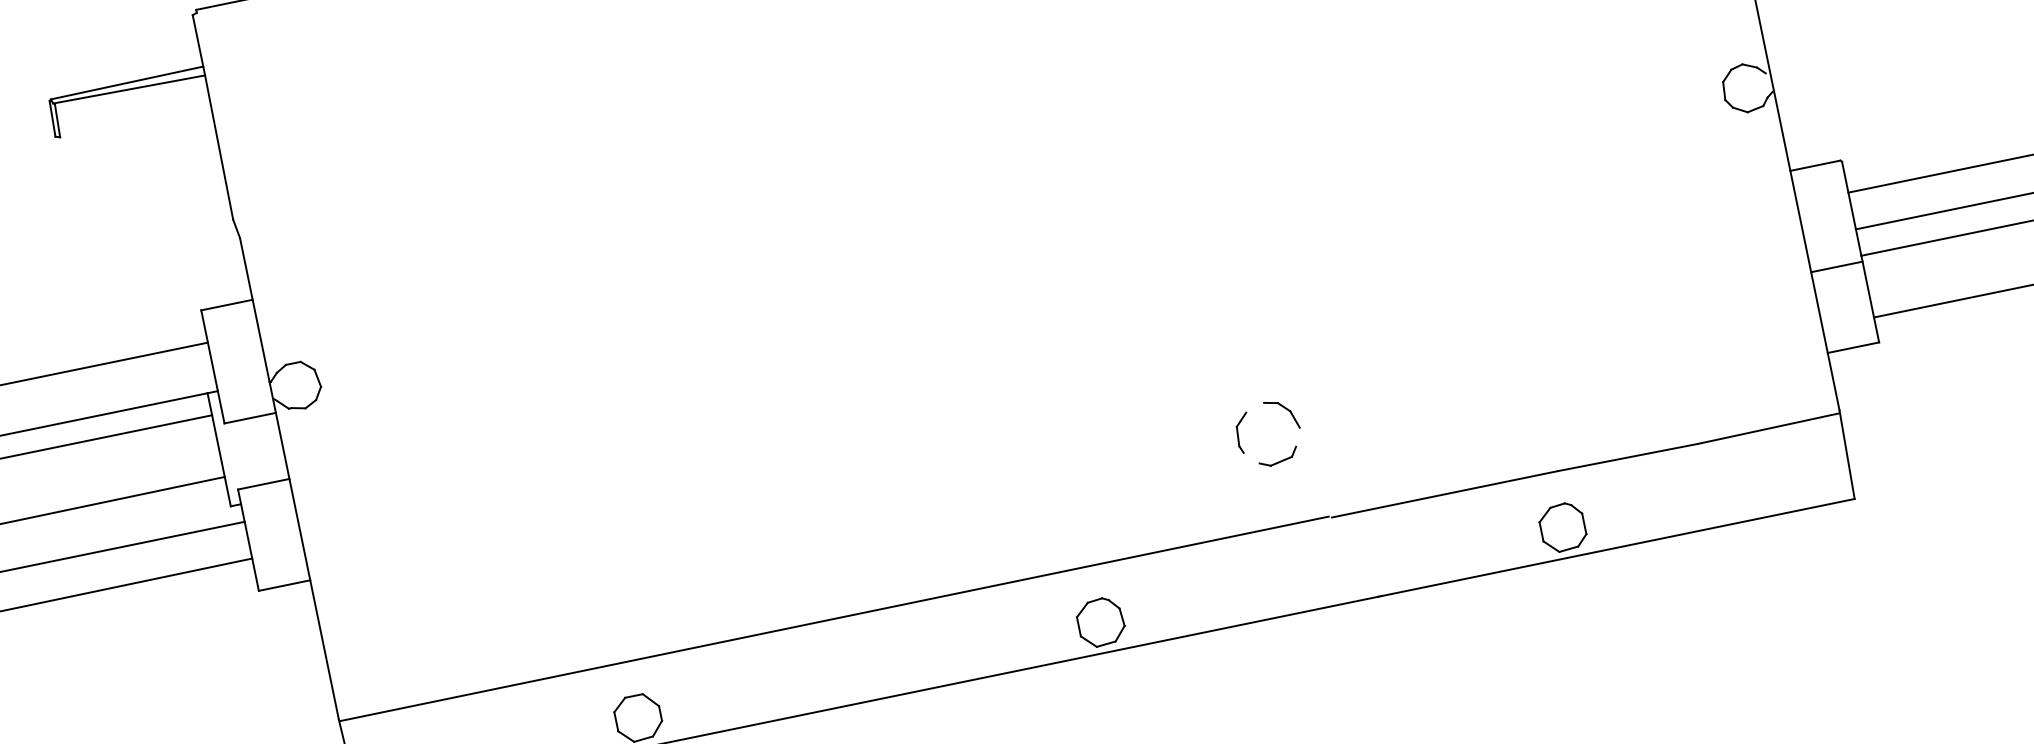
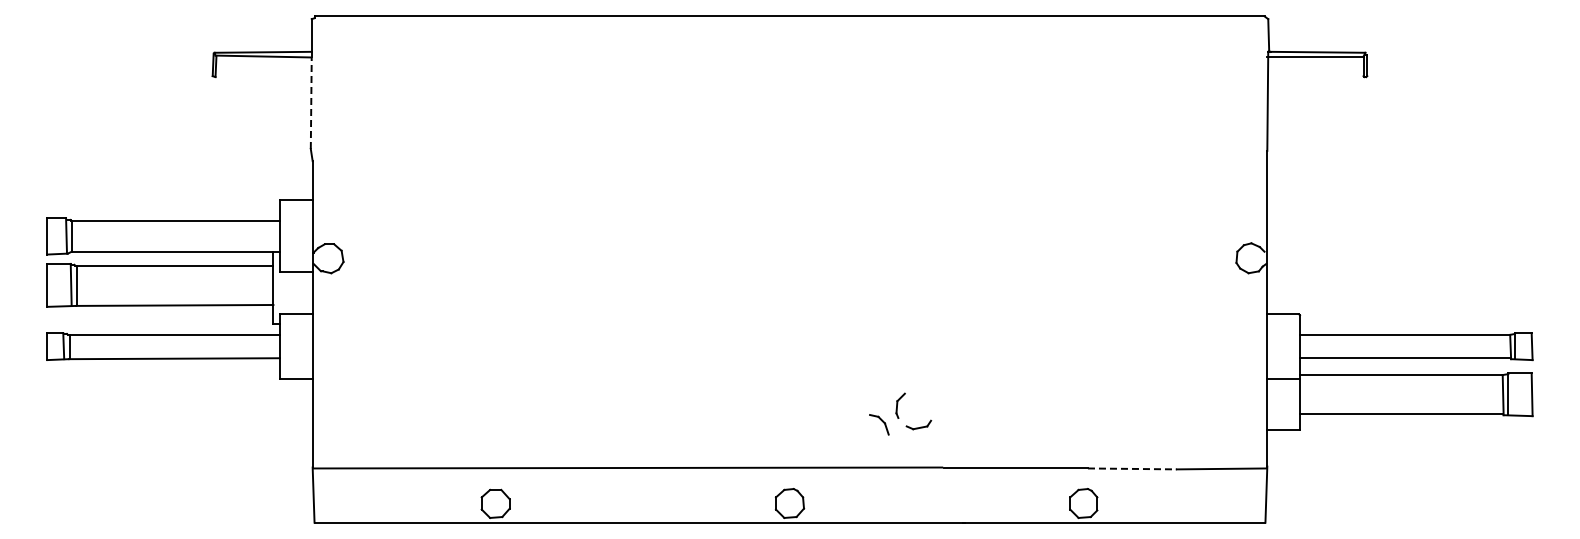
line: (219, 147) -> (311, 103), solid -> dashed
part: (1282, 414) -> (879, 424), moved
line: (1628, 456) -> (1132, 468), solid -> dashed

